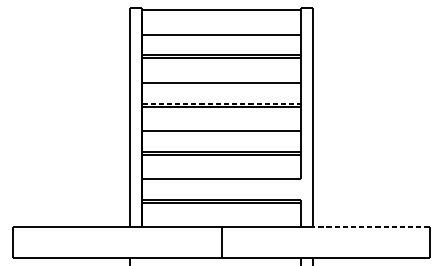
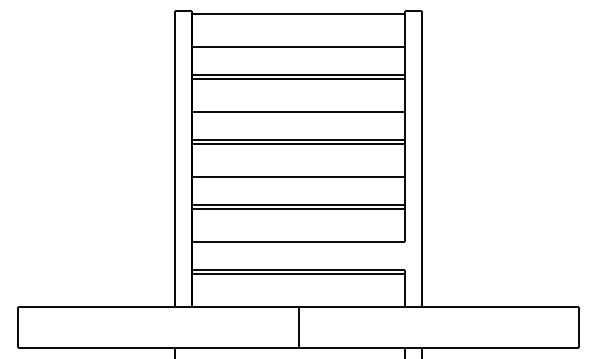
line: (221, 103) -> (298, 139), dashed -> solid
line: (371, 227) -> (500, 306), dashed -> solid

